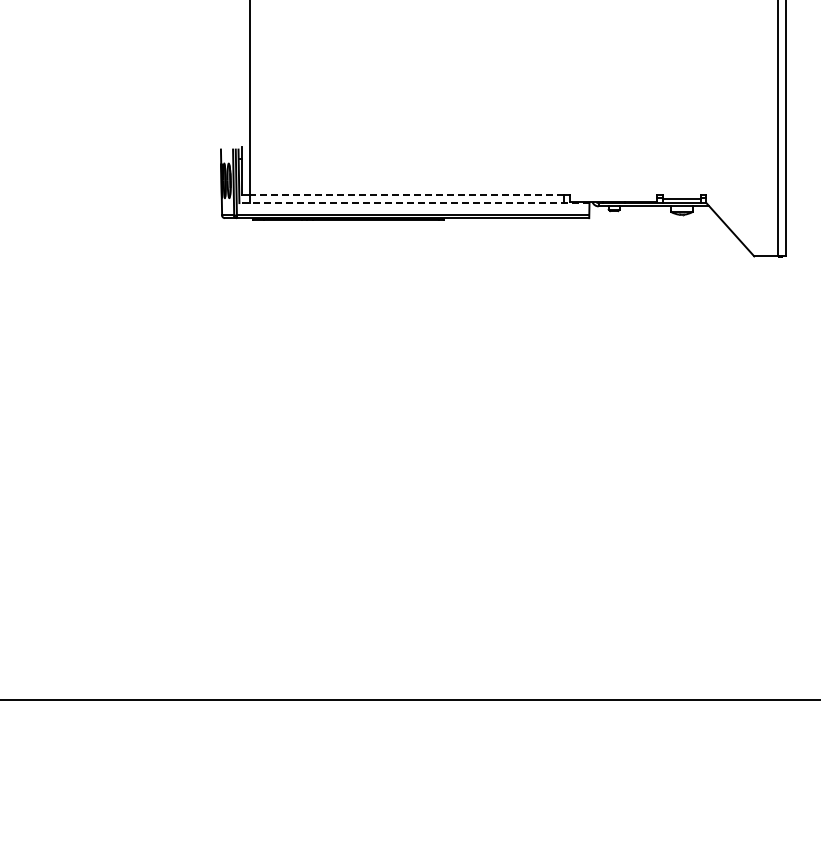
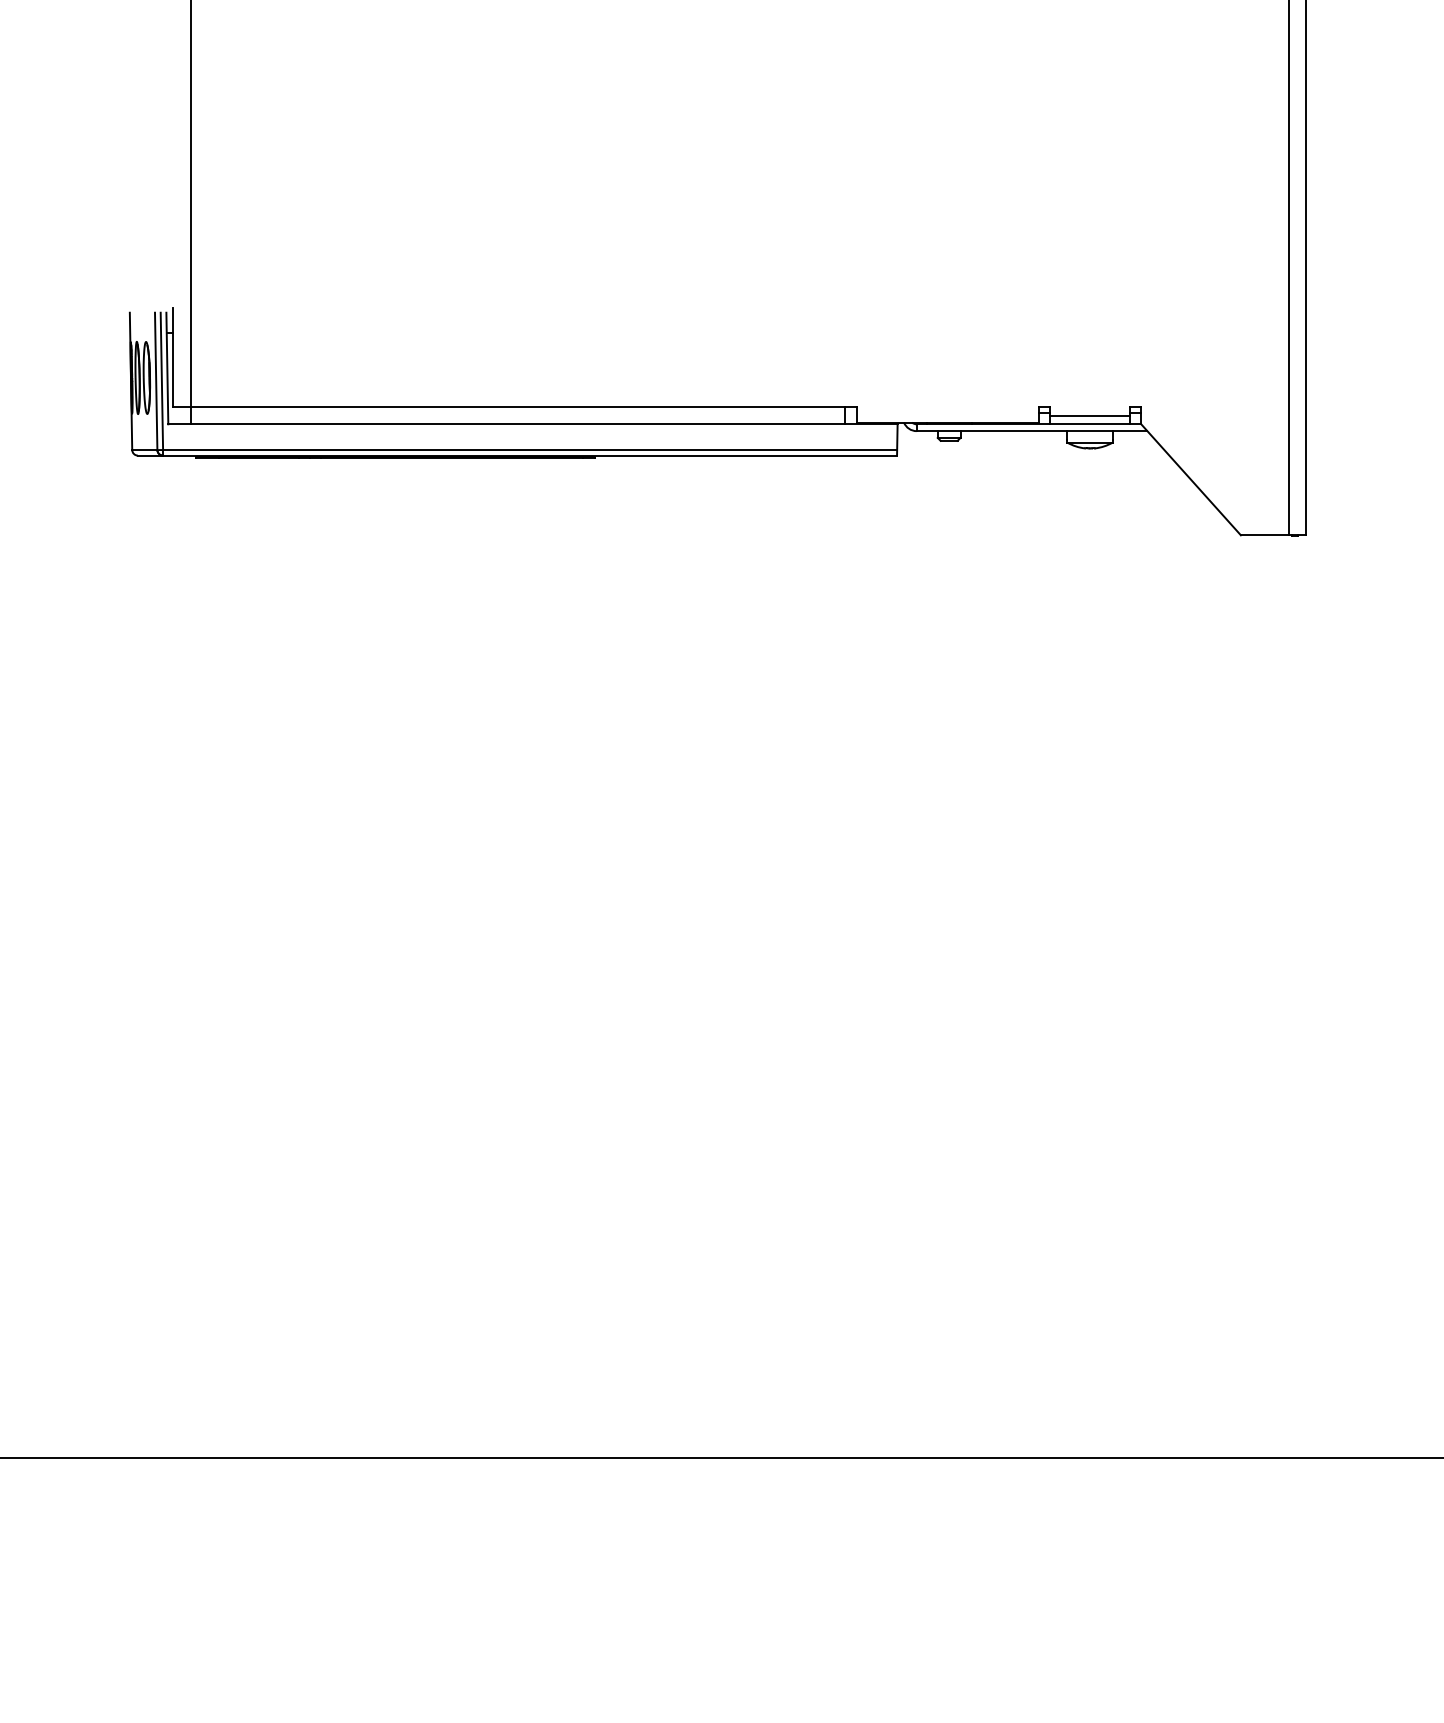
line: (406, 194) -> (516, 406), dashed -> solid
line: (413, 203) -> (530, 425), dashed -> solid

